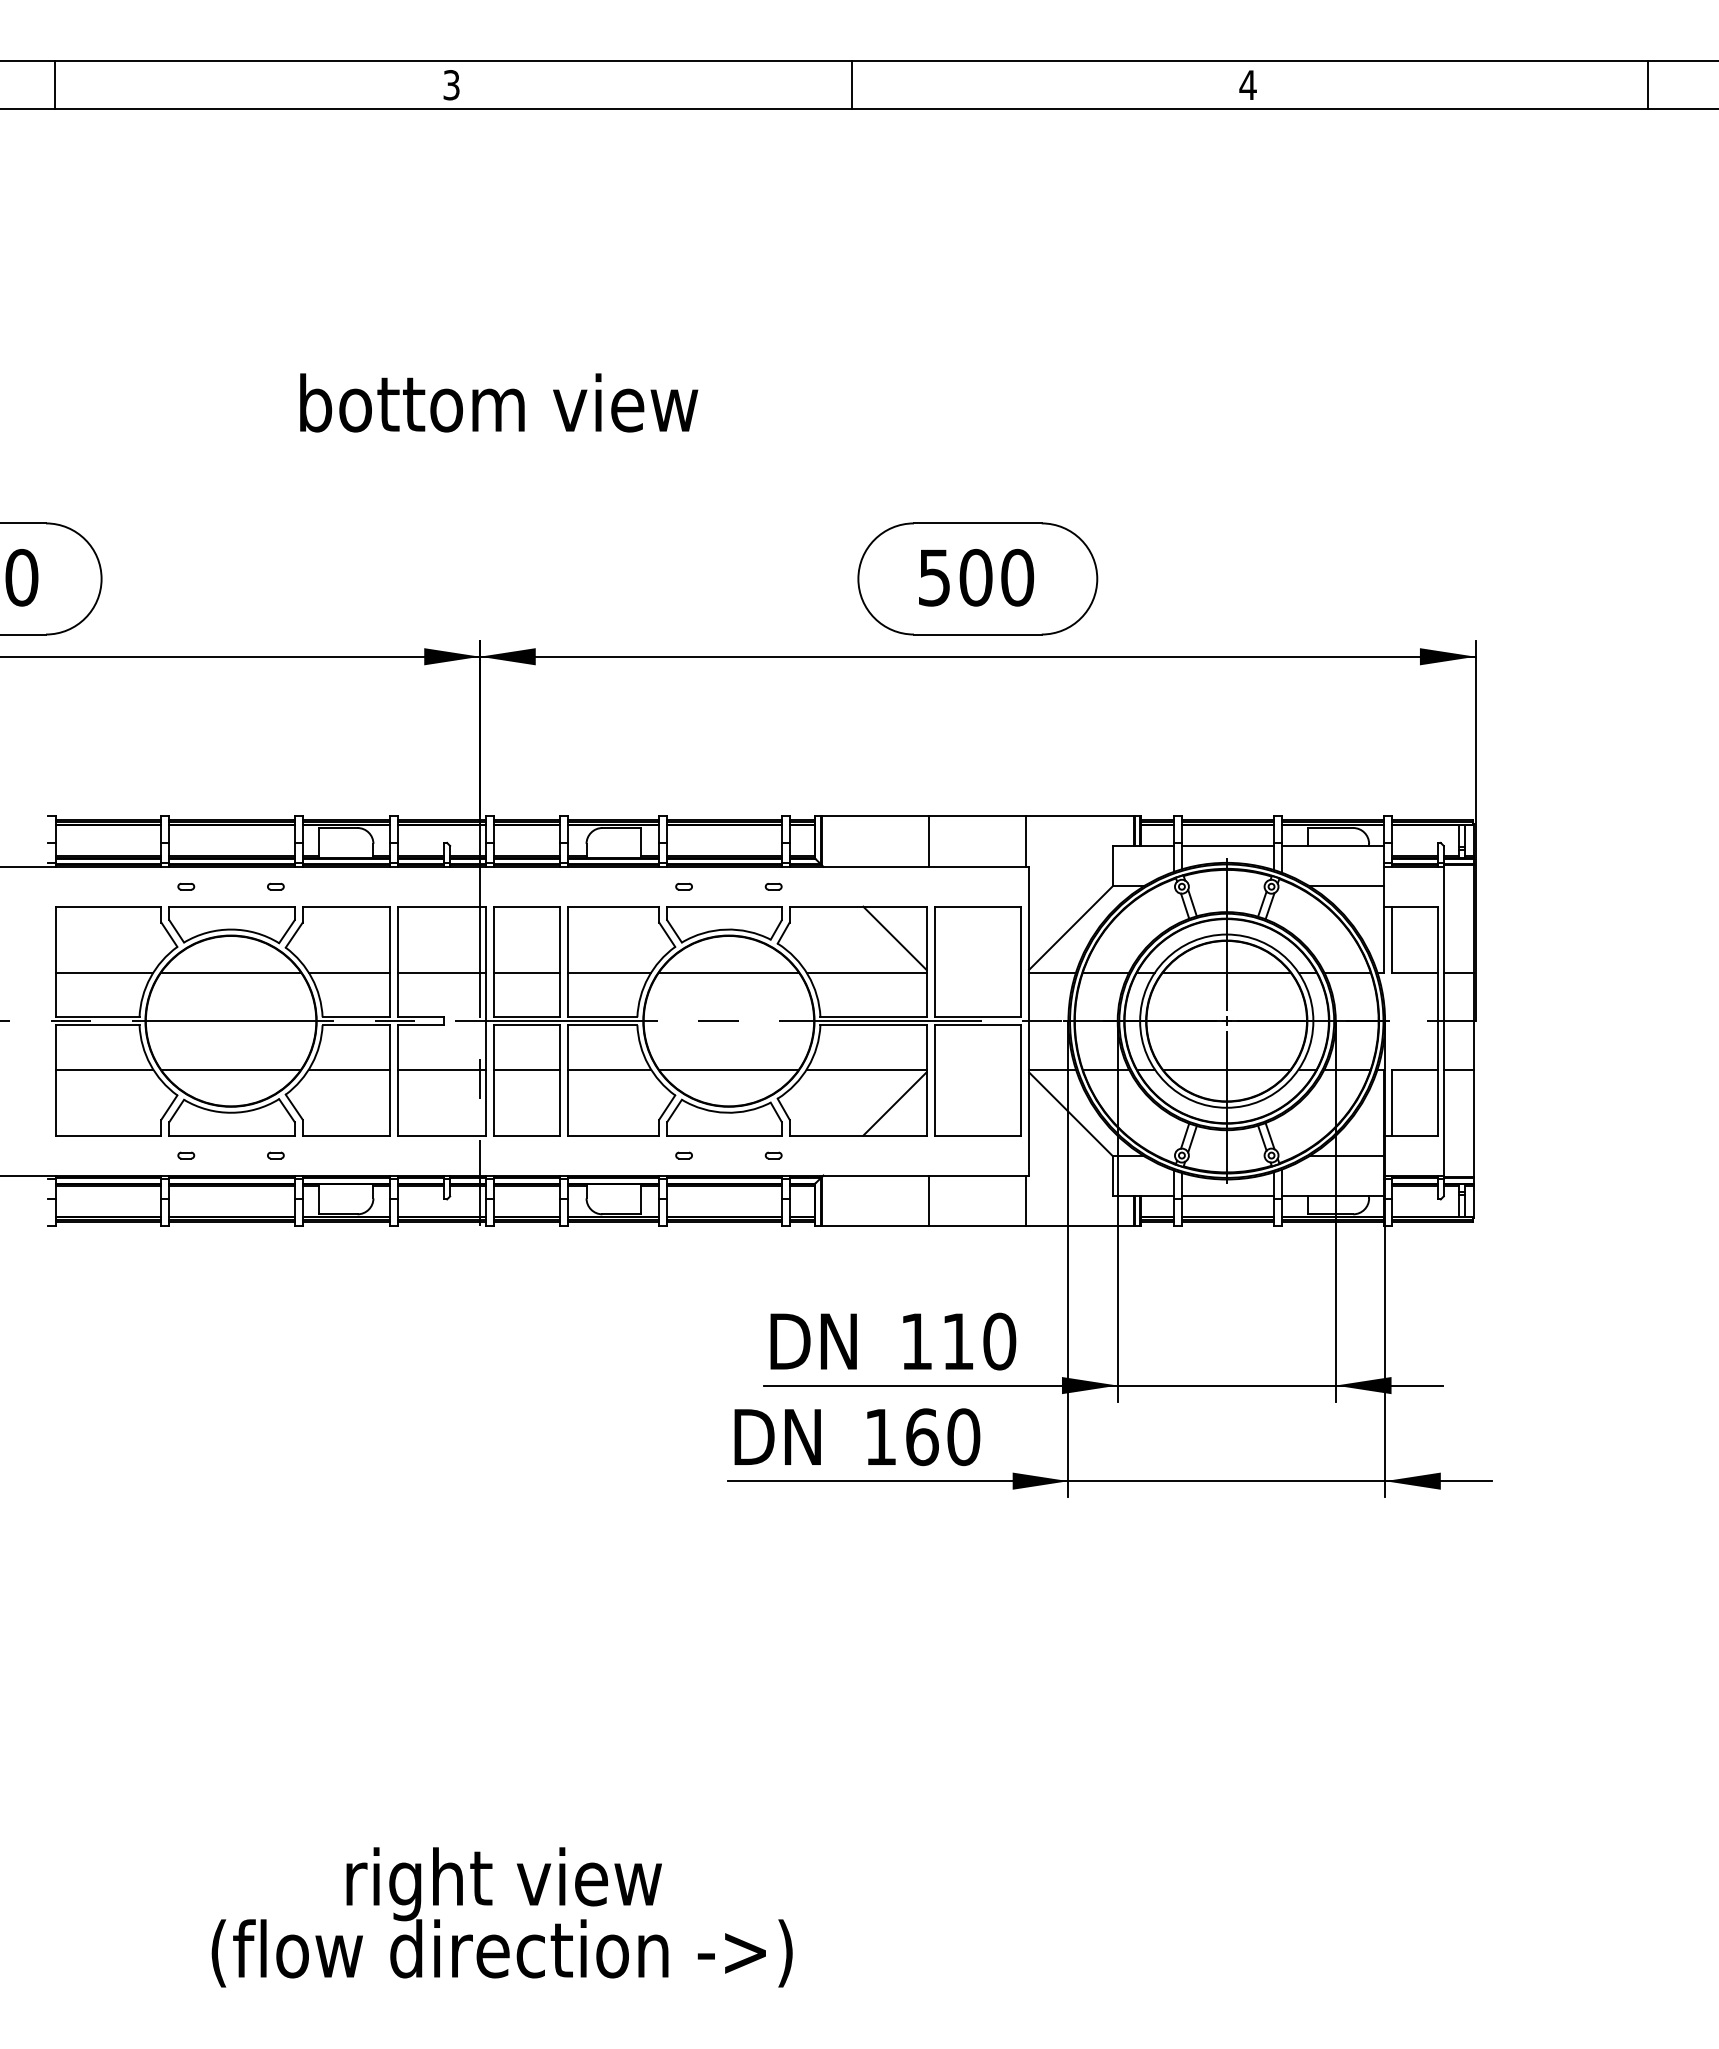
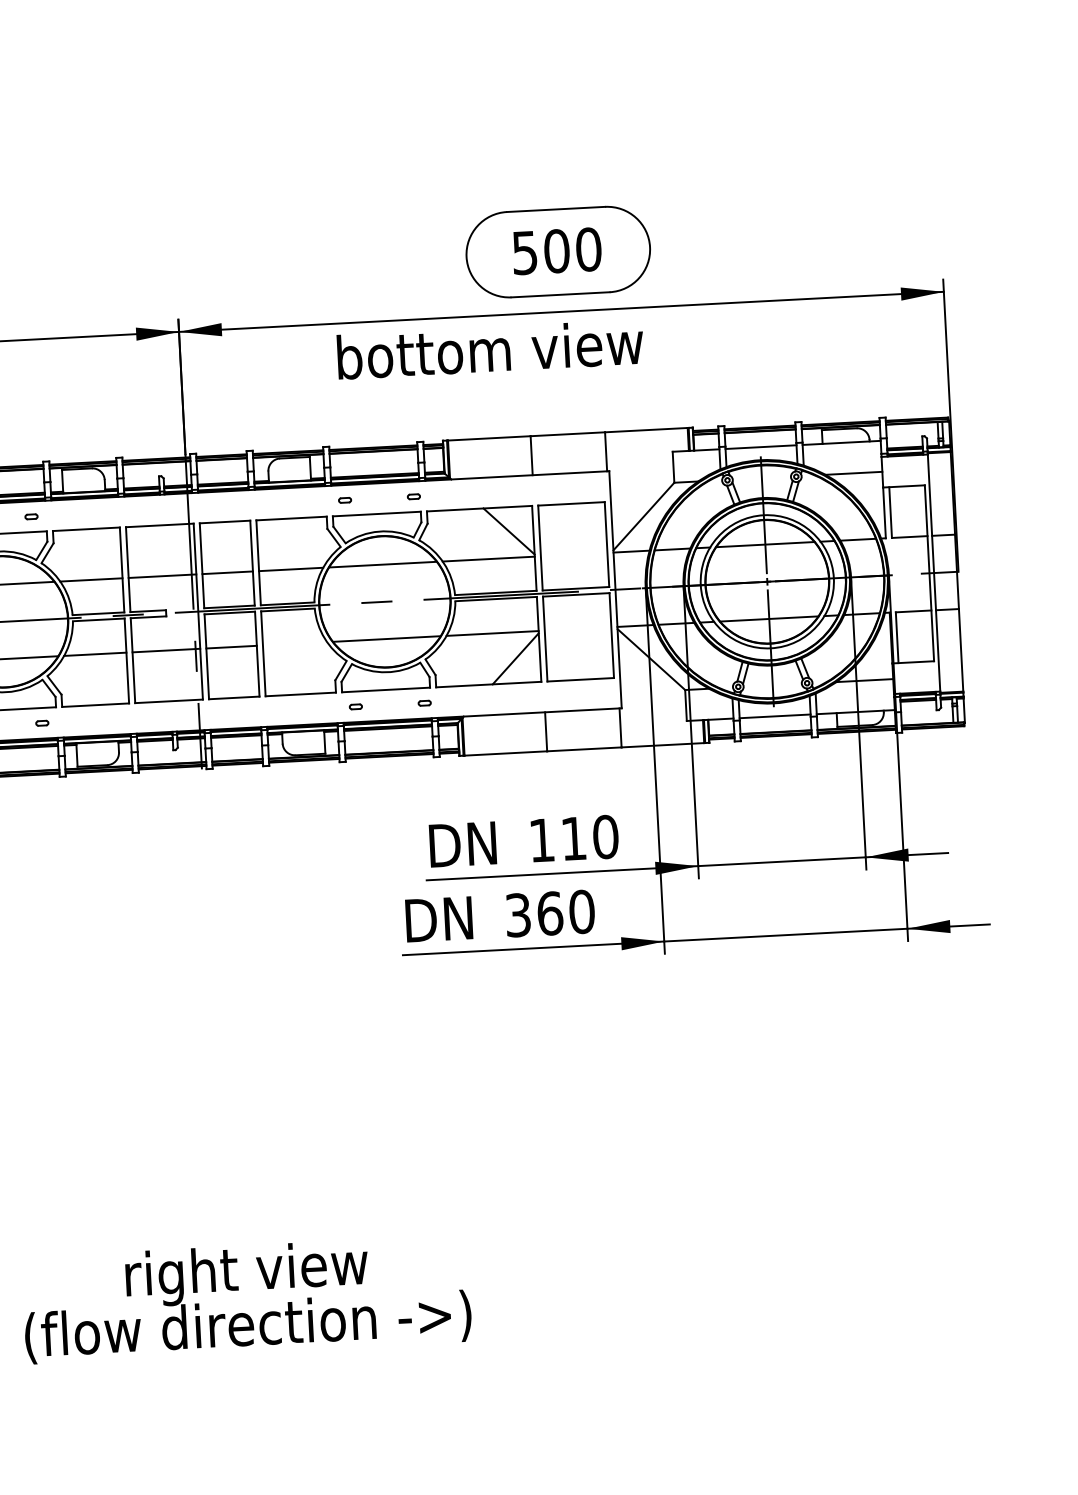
text: (499, 402) -> (490, 349), moved
line: (609, 1069) -> (295, 643), removed
text: (880, 1437) -> (518, 915), 160 -> 360

